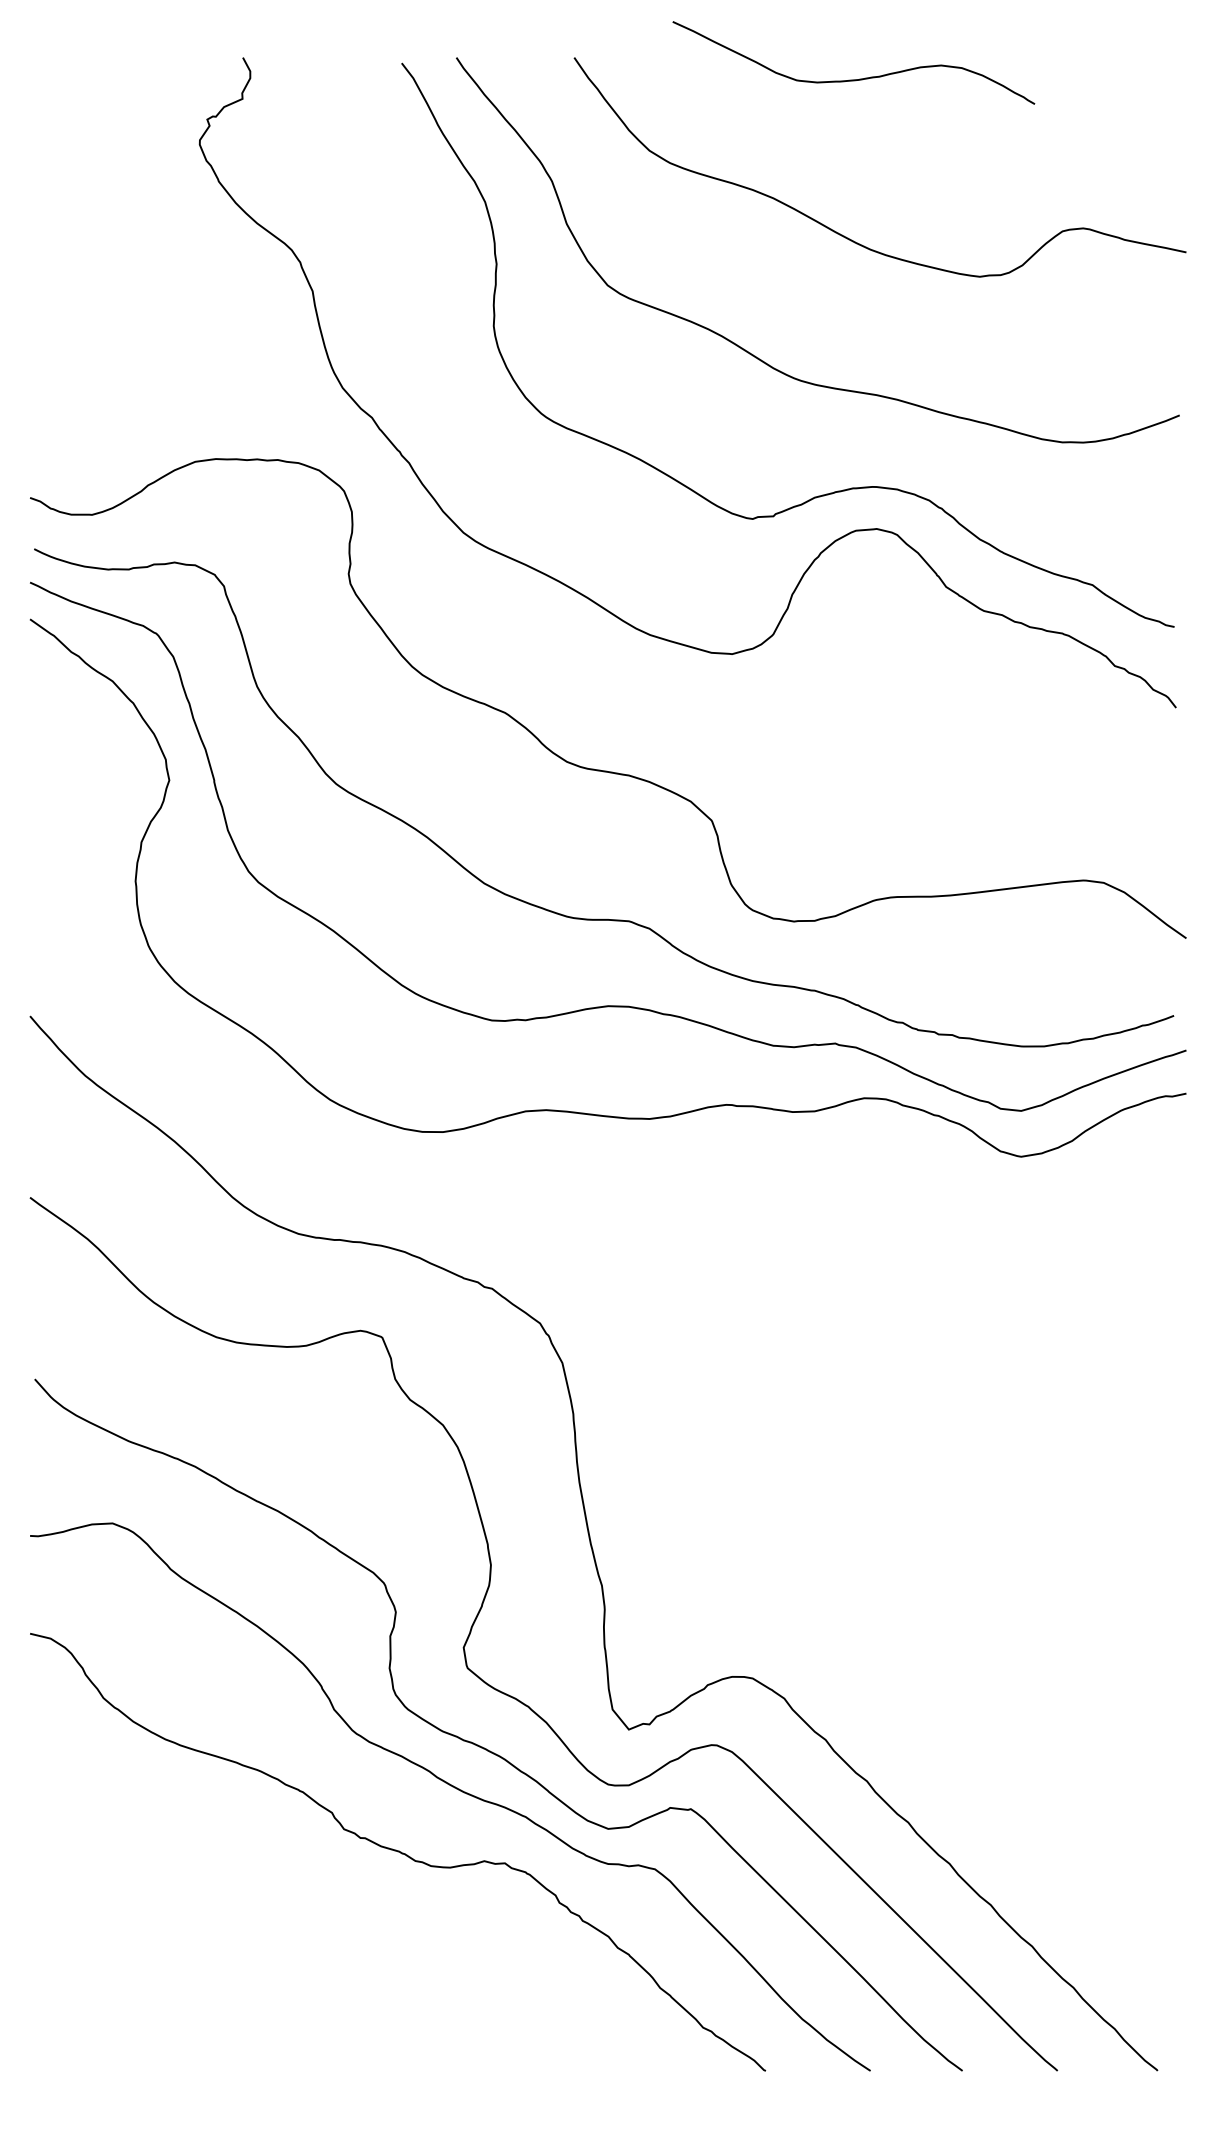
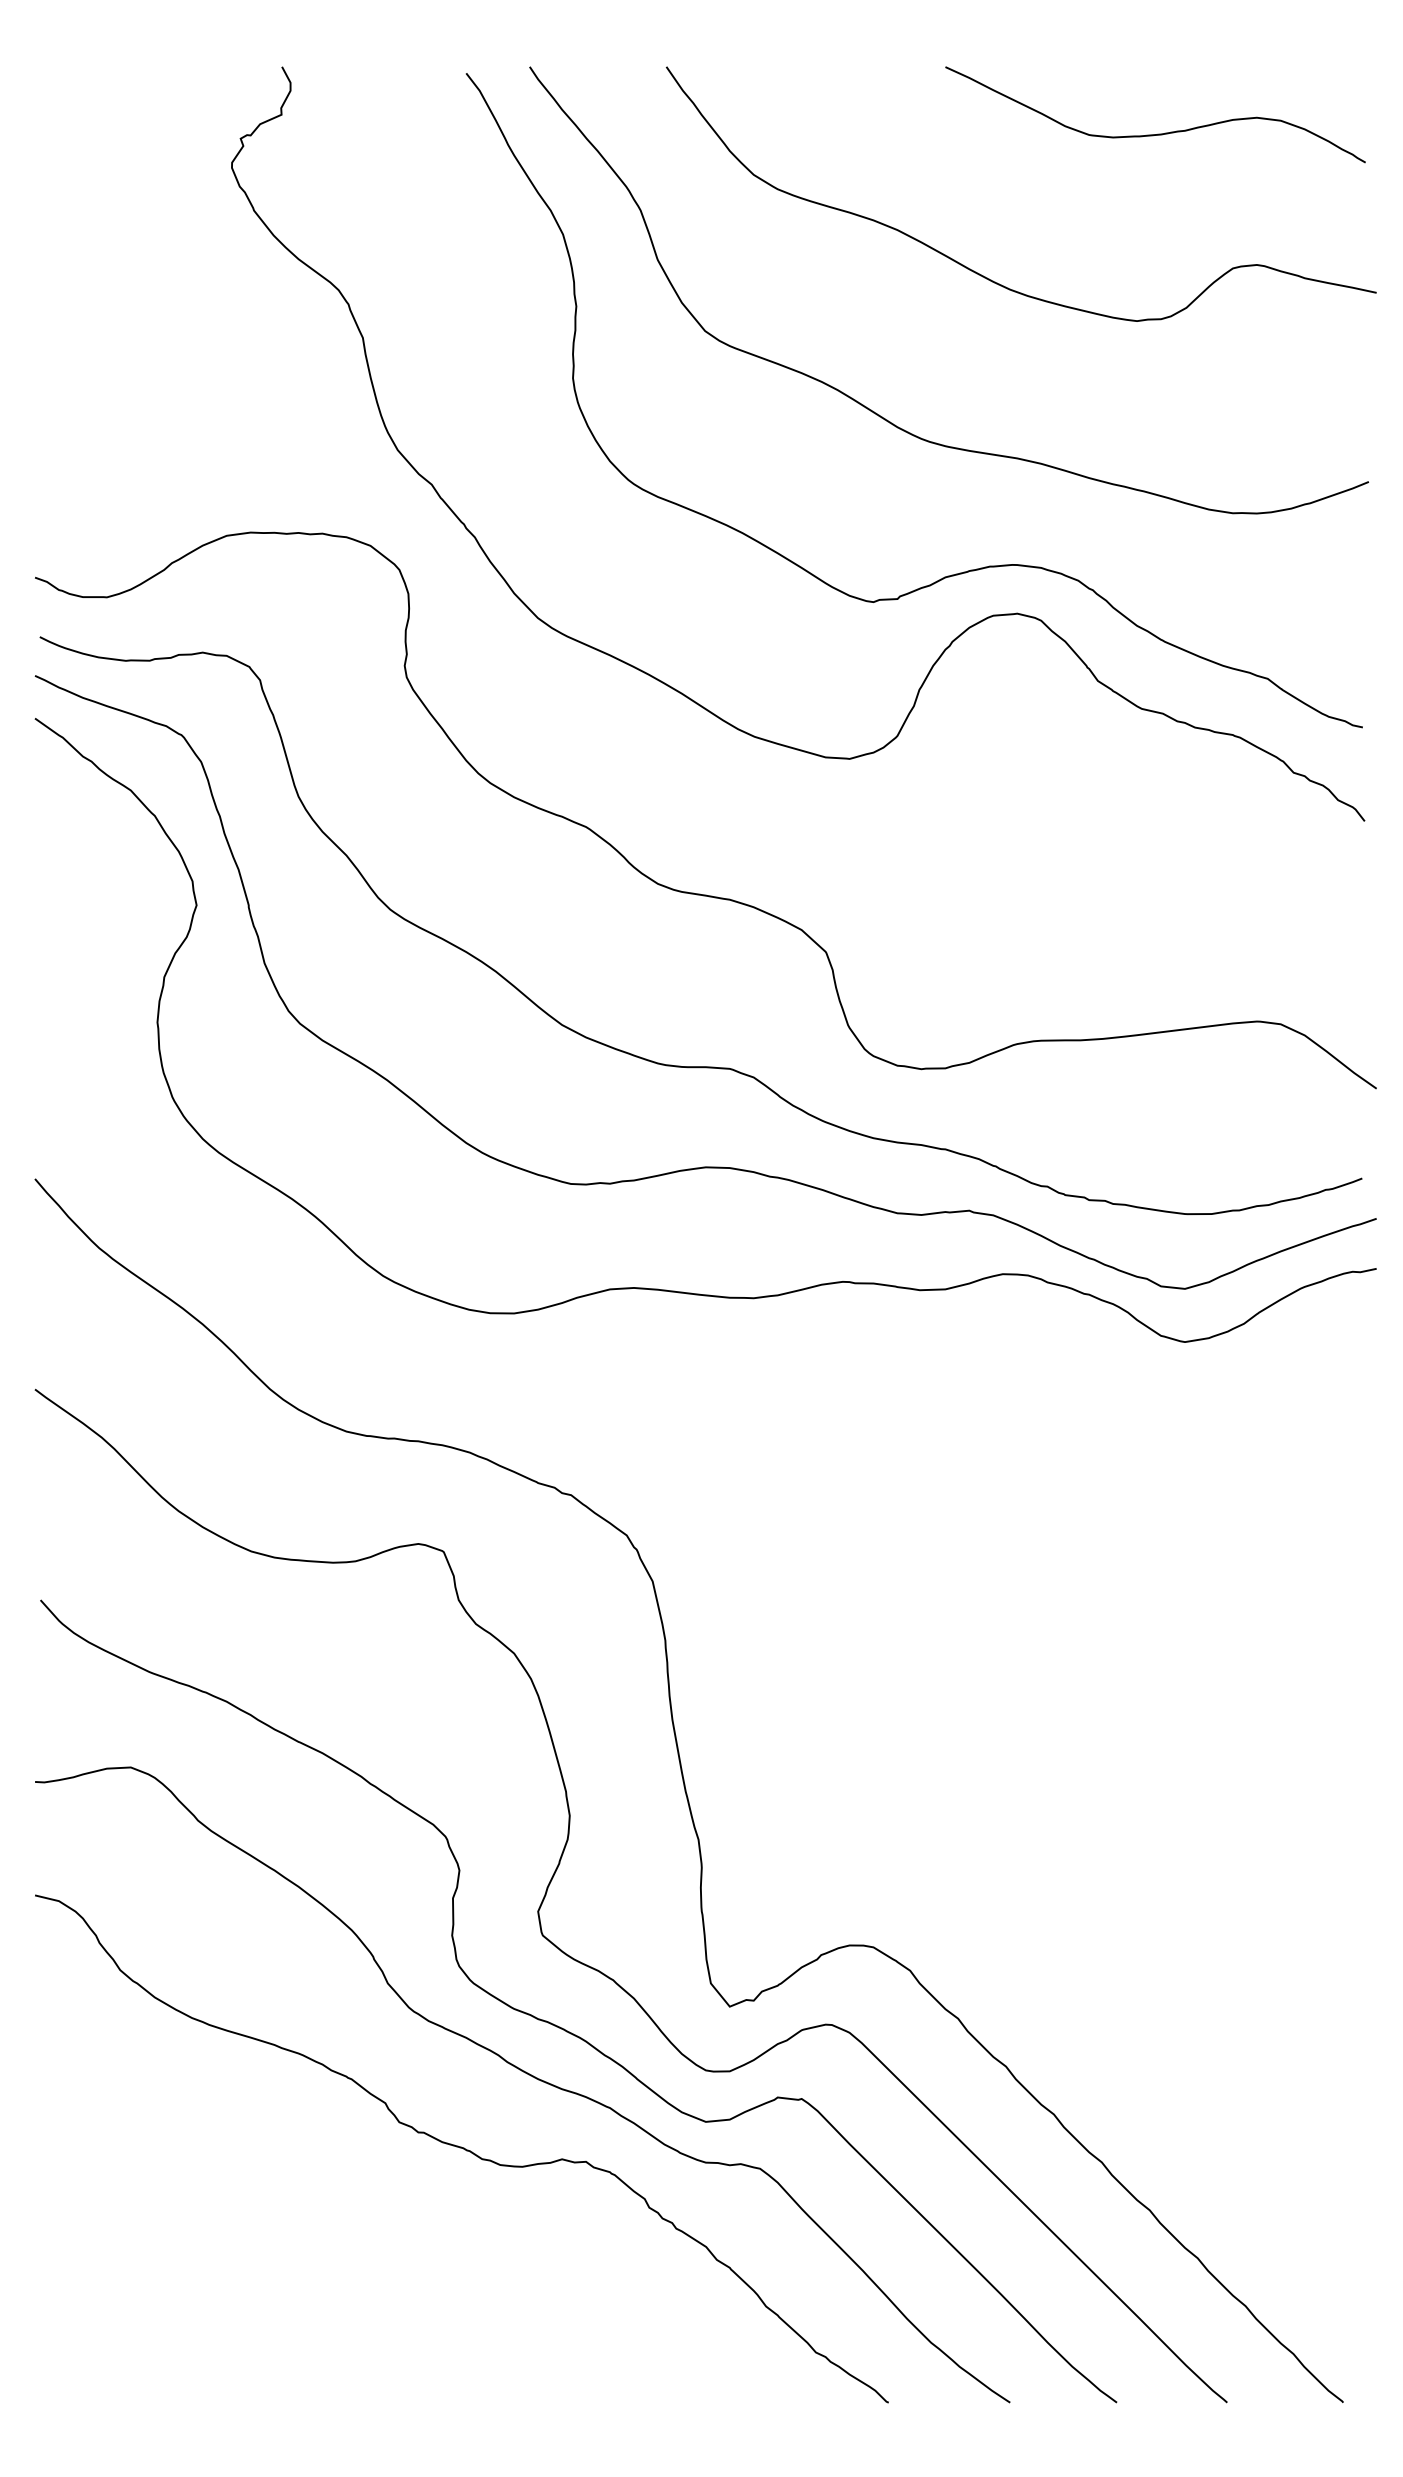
curve: (853, 79) -> (1155, 133), moved

